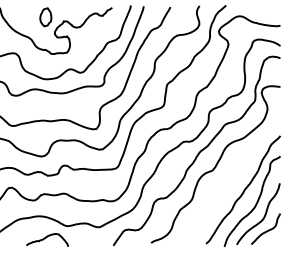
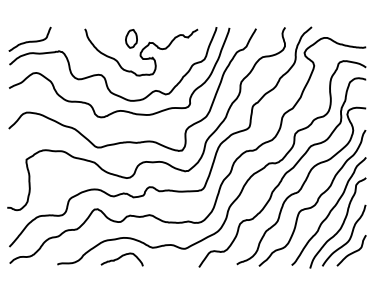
curve: (230, 178) -> (316, 200), added
curve: (45, 238) -> (120, 258), moved

